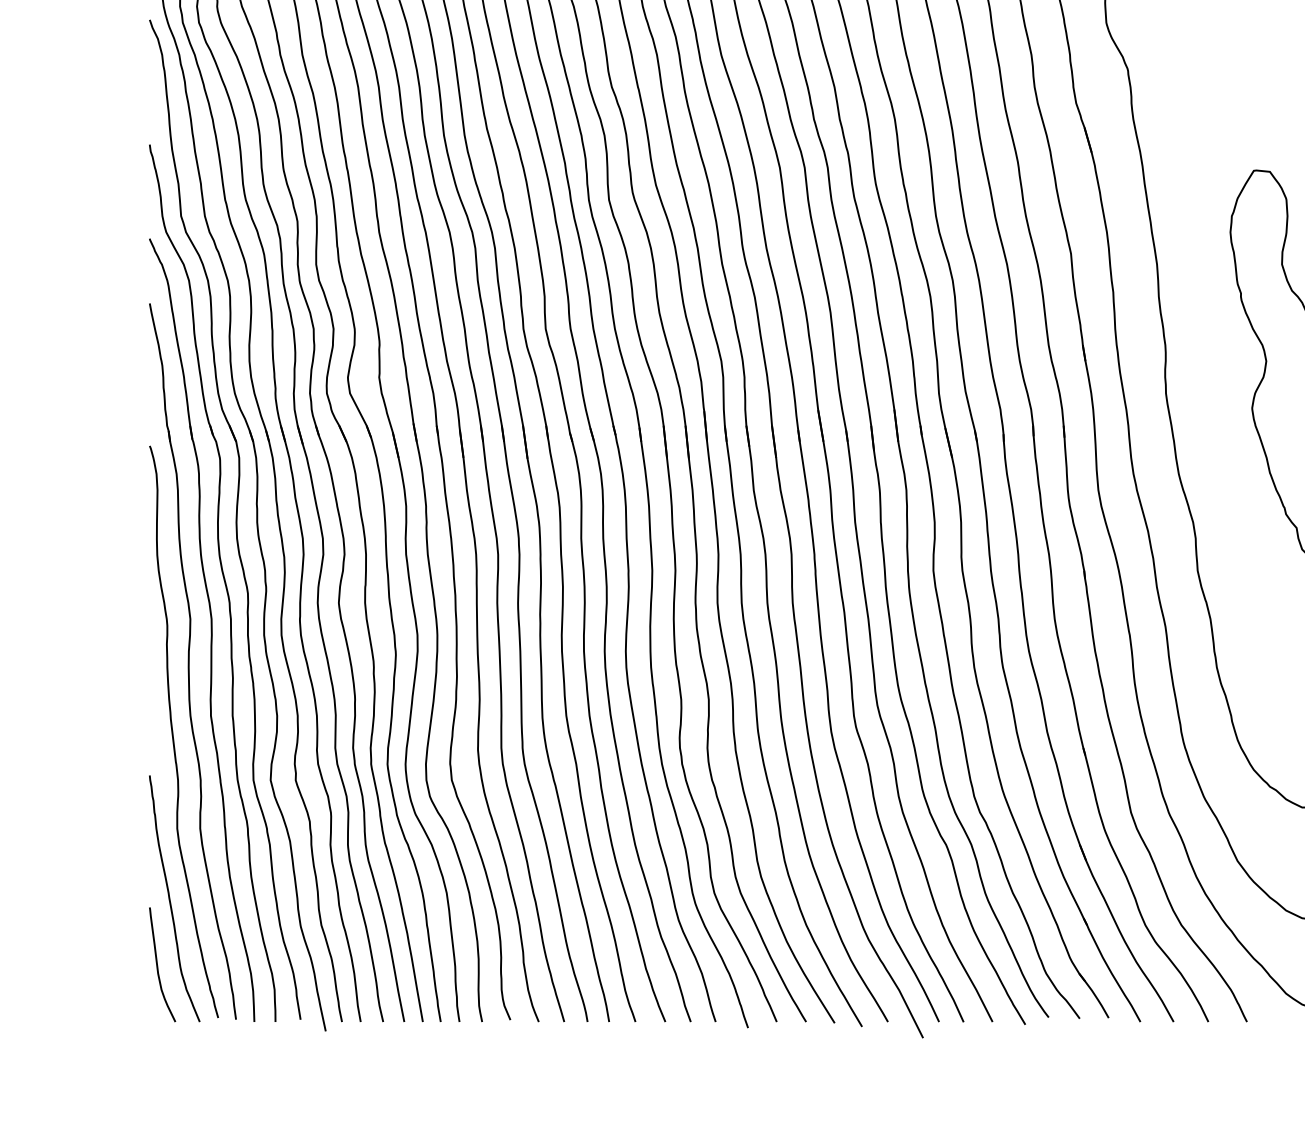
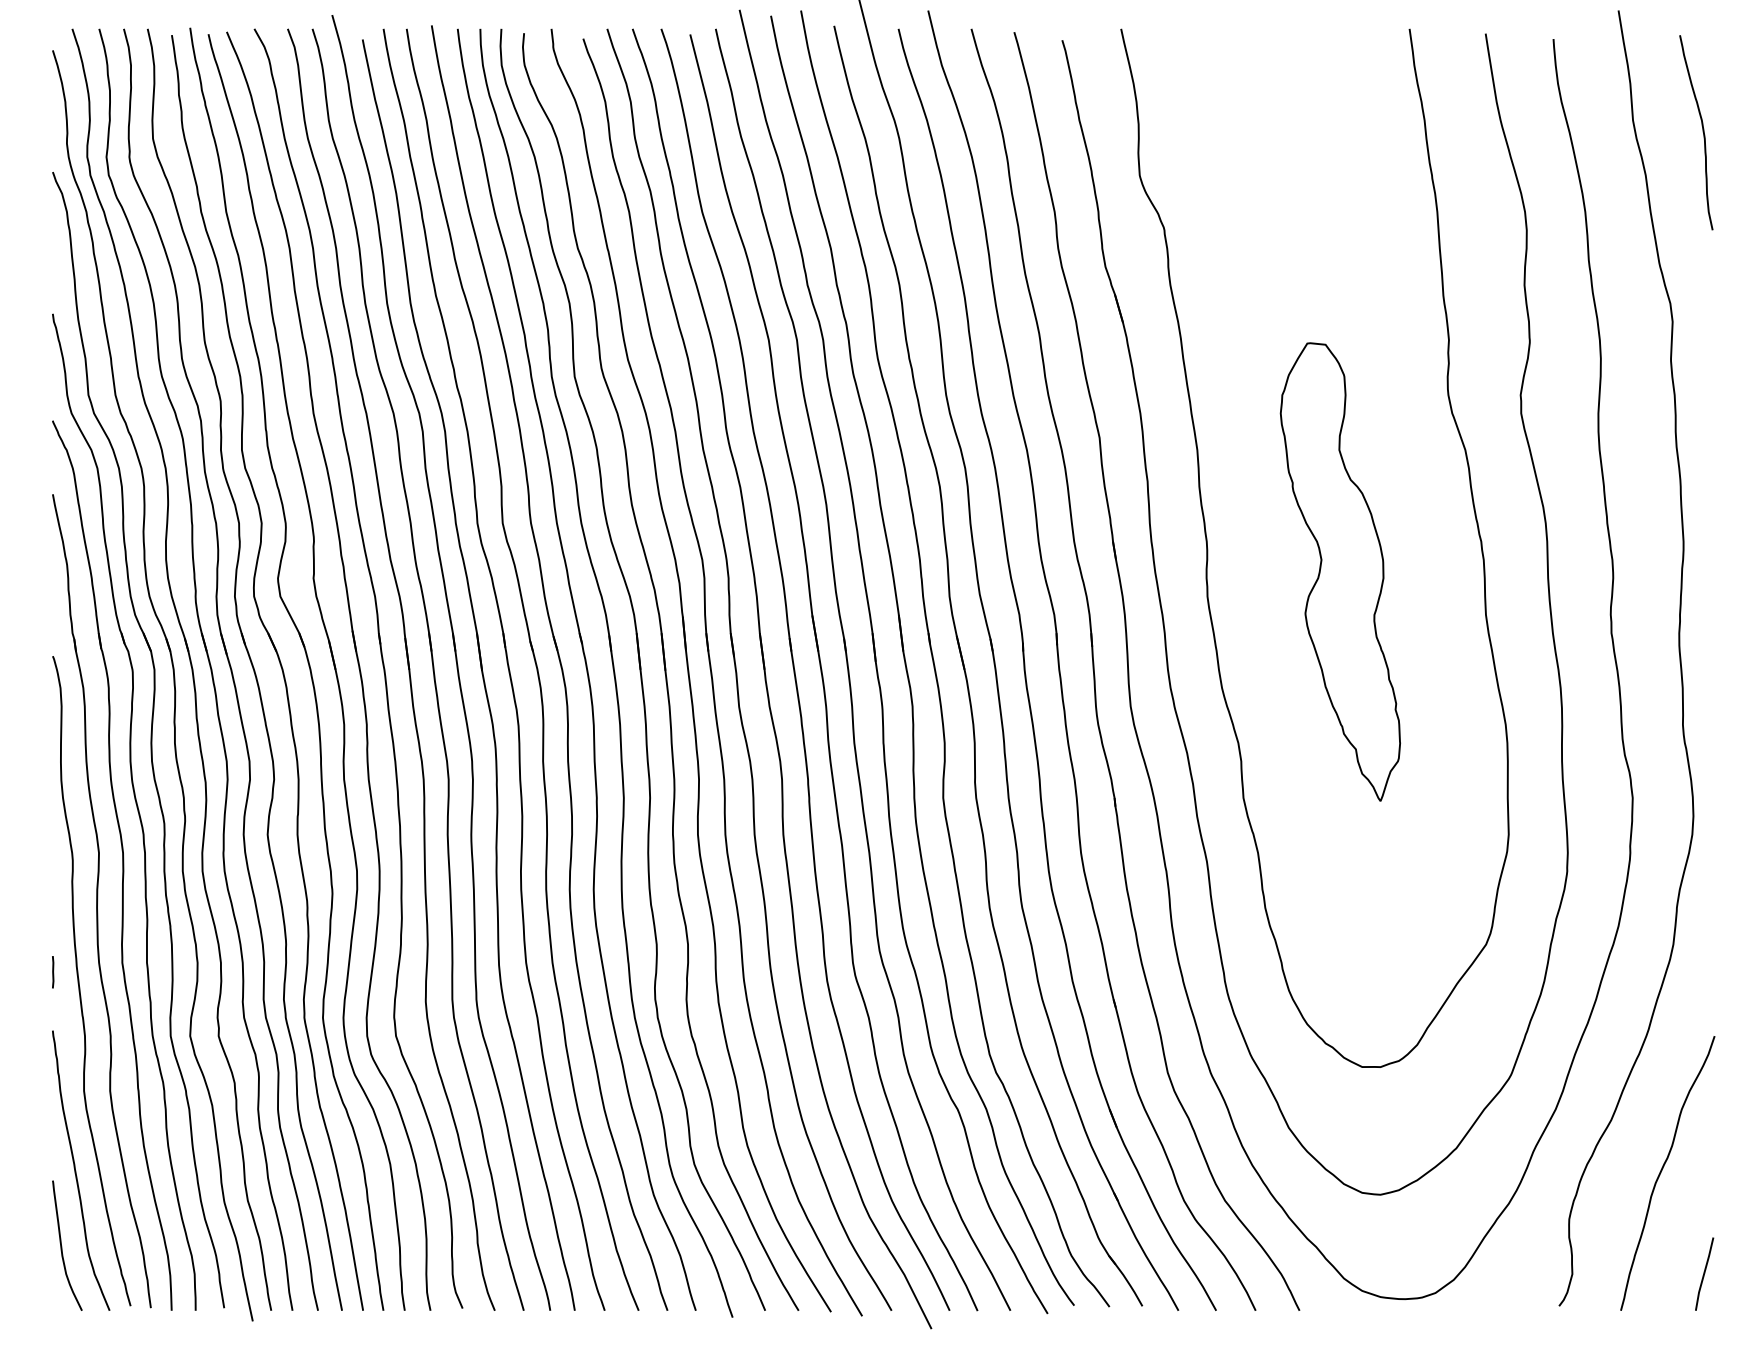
line: (150, 724) -> (53, 972), added

